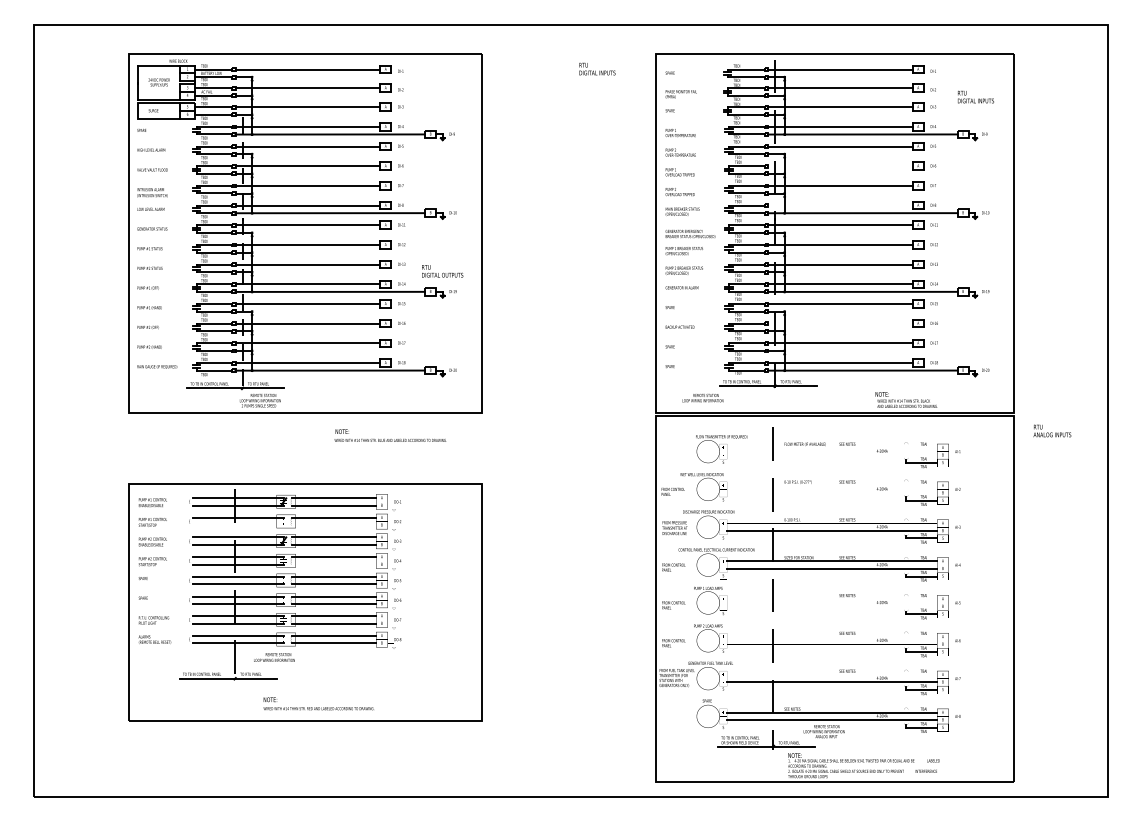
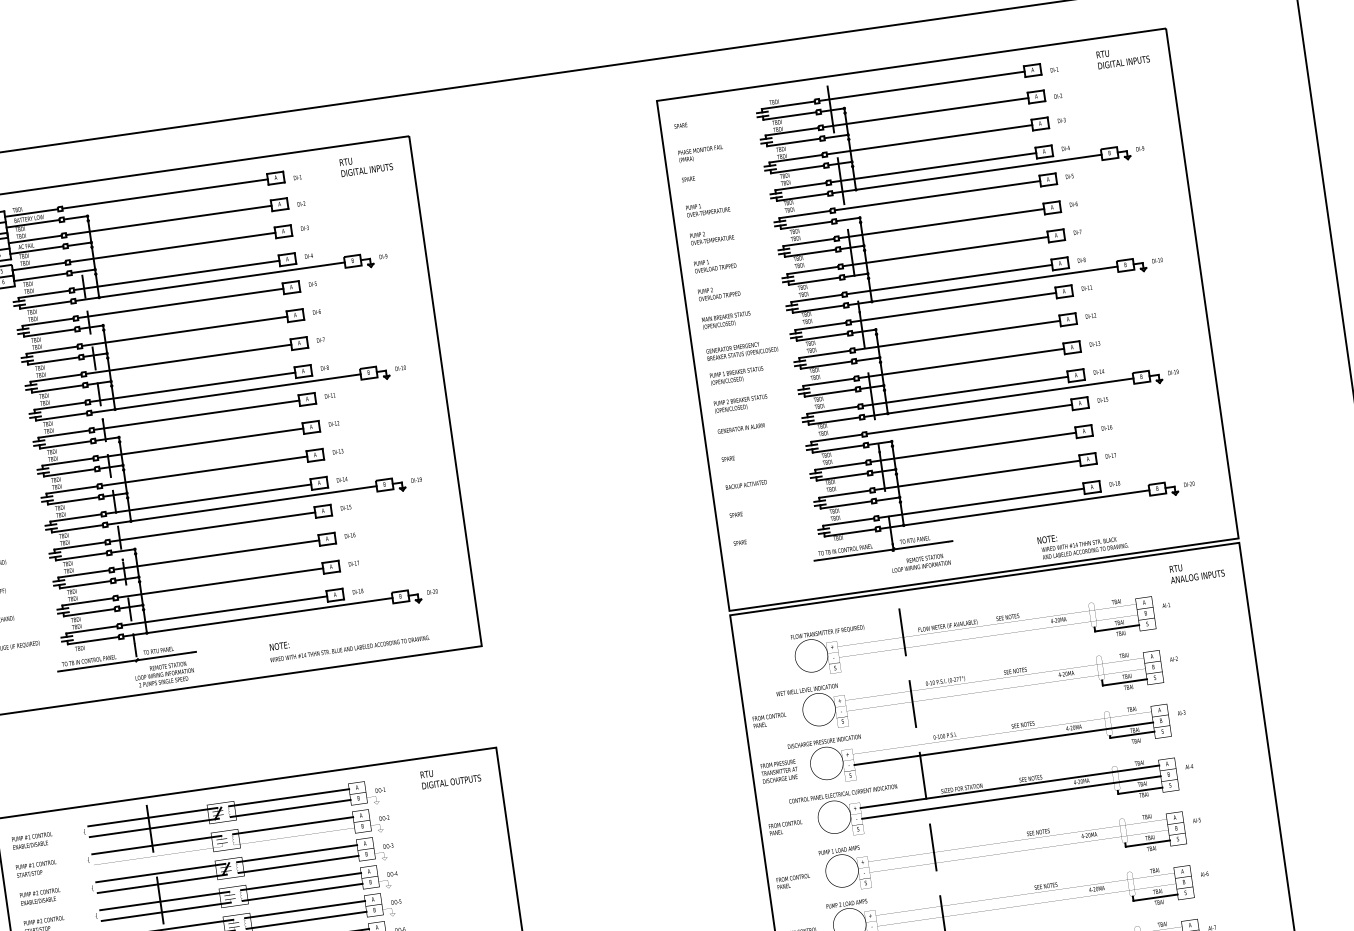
text: (597, 68) -> (366, 163), moved
text: (975, 96) -> (1122, 56), moved
line: (840, 166) -> (941, 223), added
line: (840, 205) -> (949, 279), added
text: (442, 271) -> (450, 776), moved
line: (840, 323) -> (973, 447), added
text: (702, 398) -> (920, 563), moved
text: (1052, 430) -> (1197, 570), moved
text: (390, 435) -> (348, 641), moved
line: (333, 564) -> (301, 892), added

